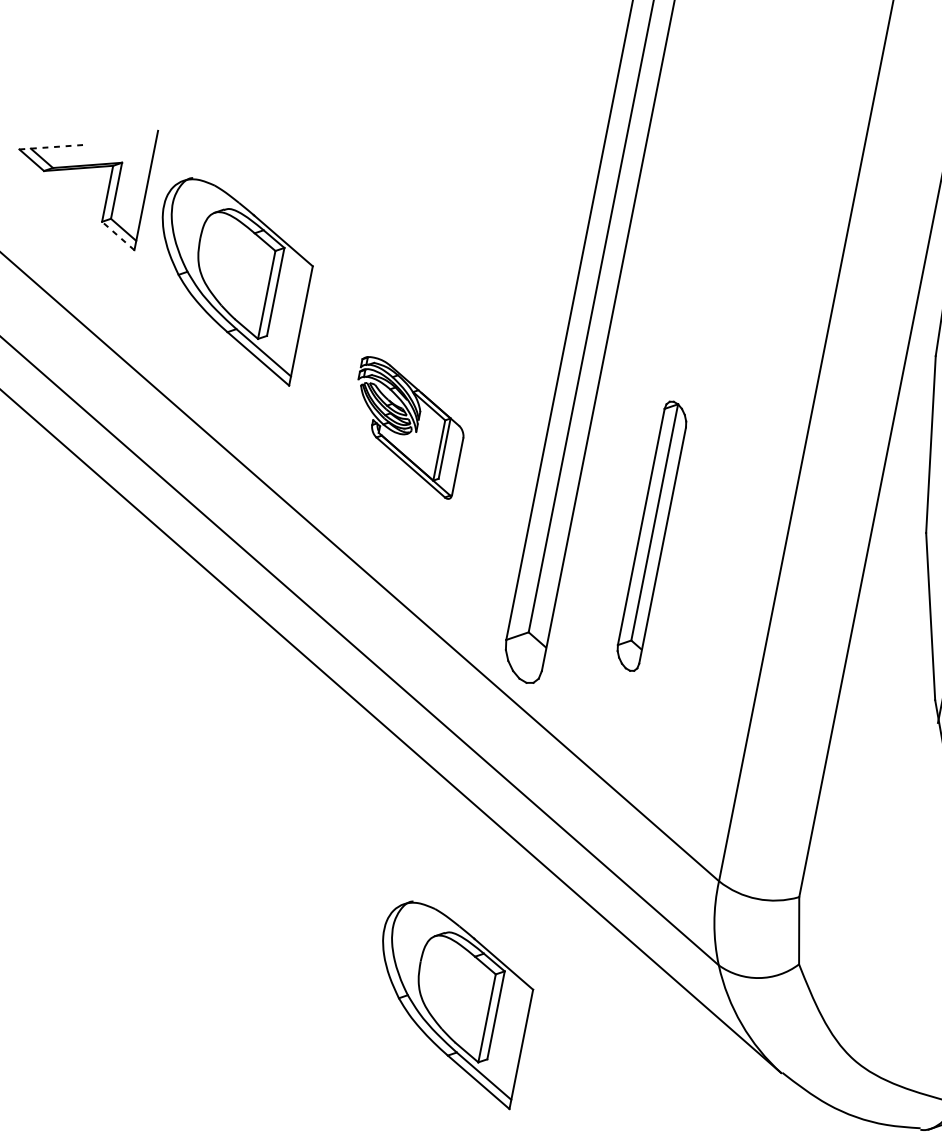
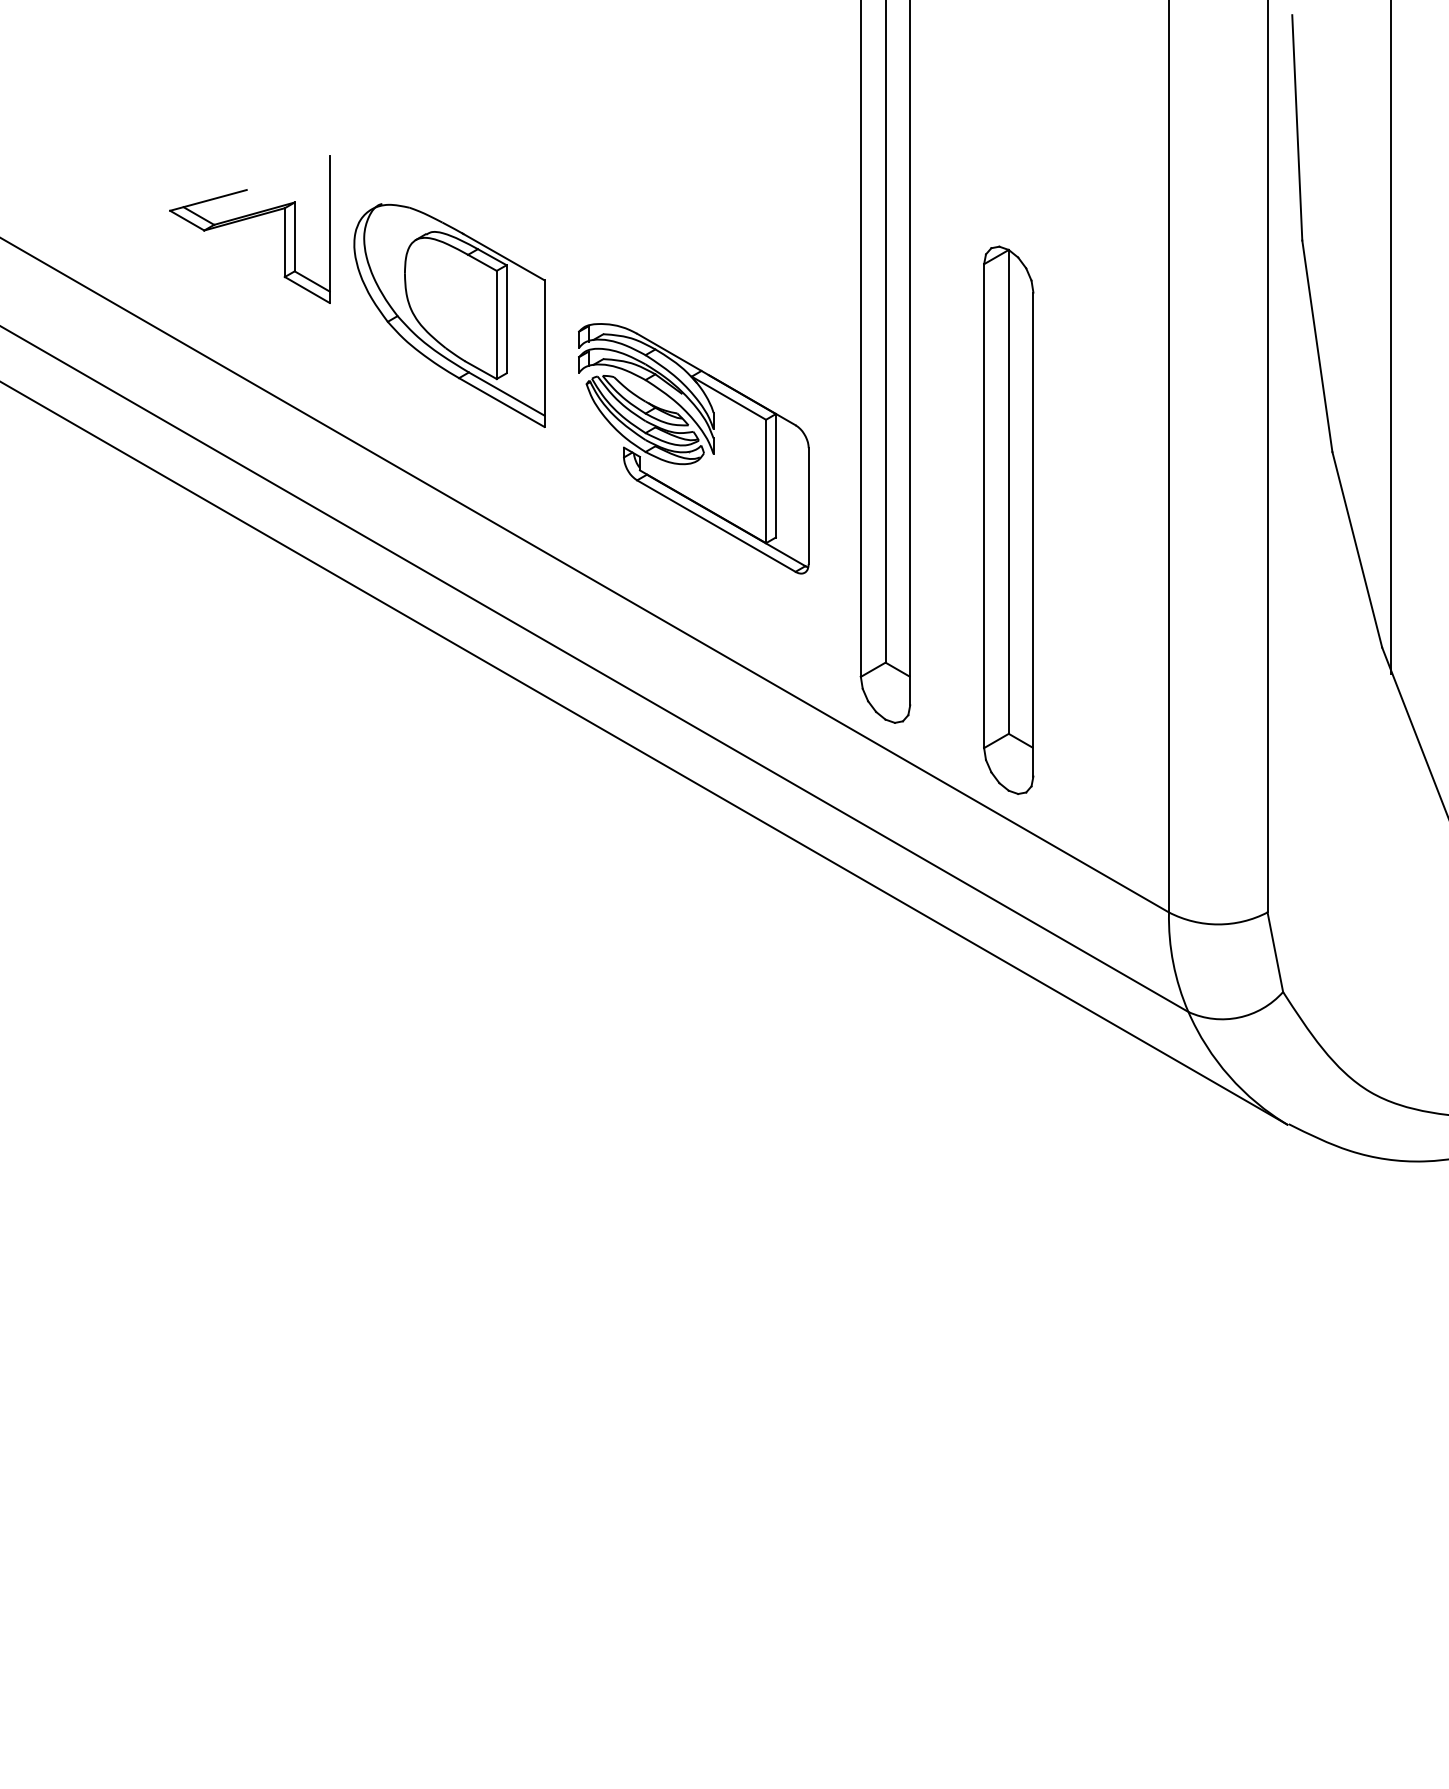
line: (52, 147) -> (208, 200), dashed -> solid
line: (118, 236) -> (307, 290), dashed -> solid
part: (406, 427) -> (693, 448), size x1.67
part: (651, 535) -> (1008, 519), size x1.67
part: (450, 1003) -> (879, 1119), removed

